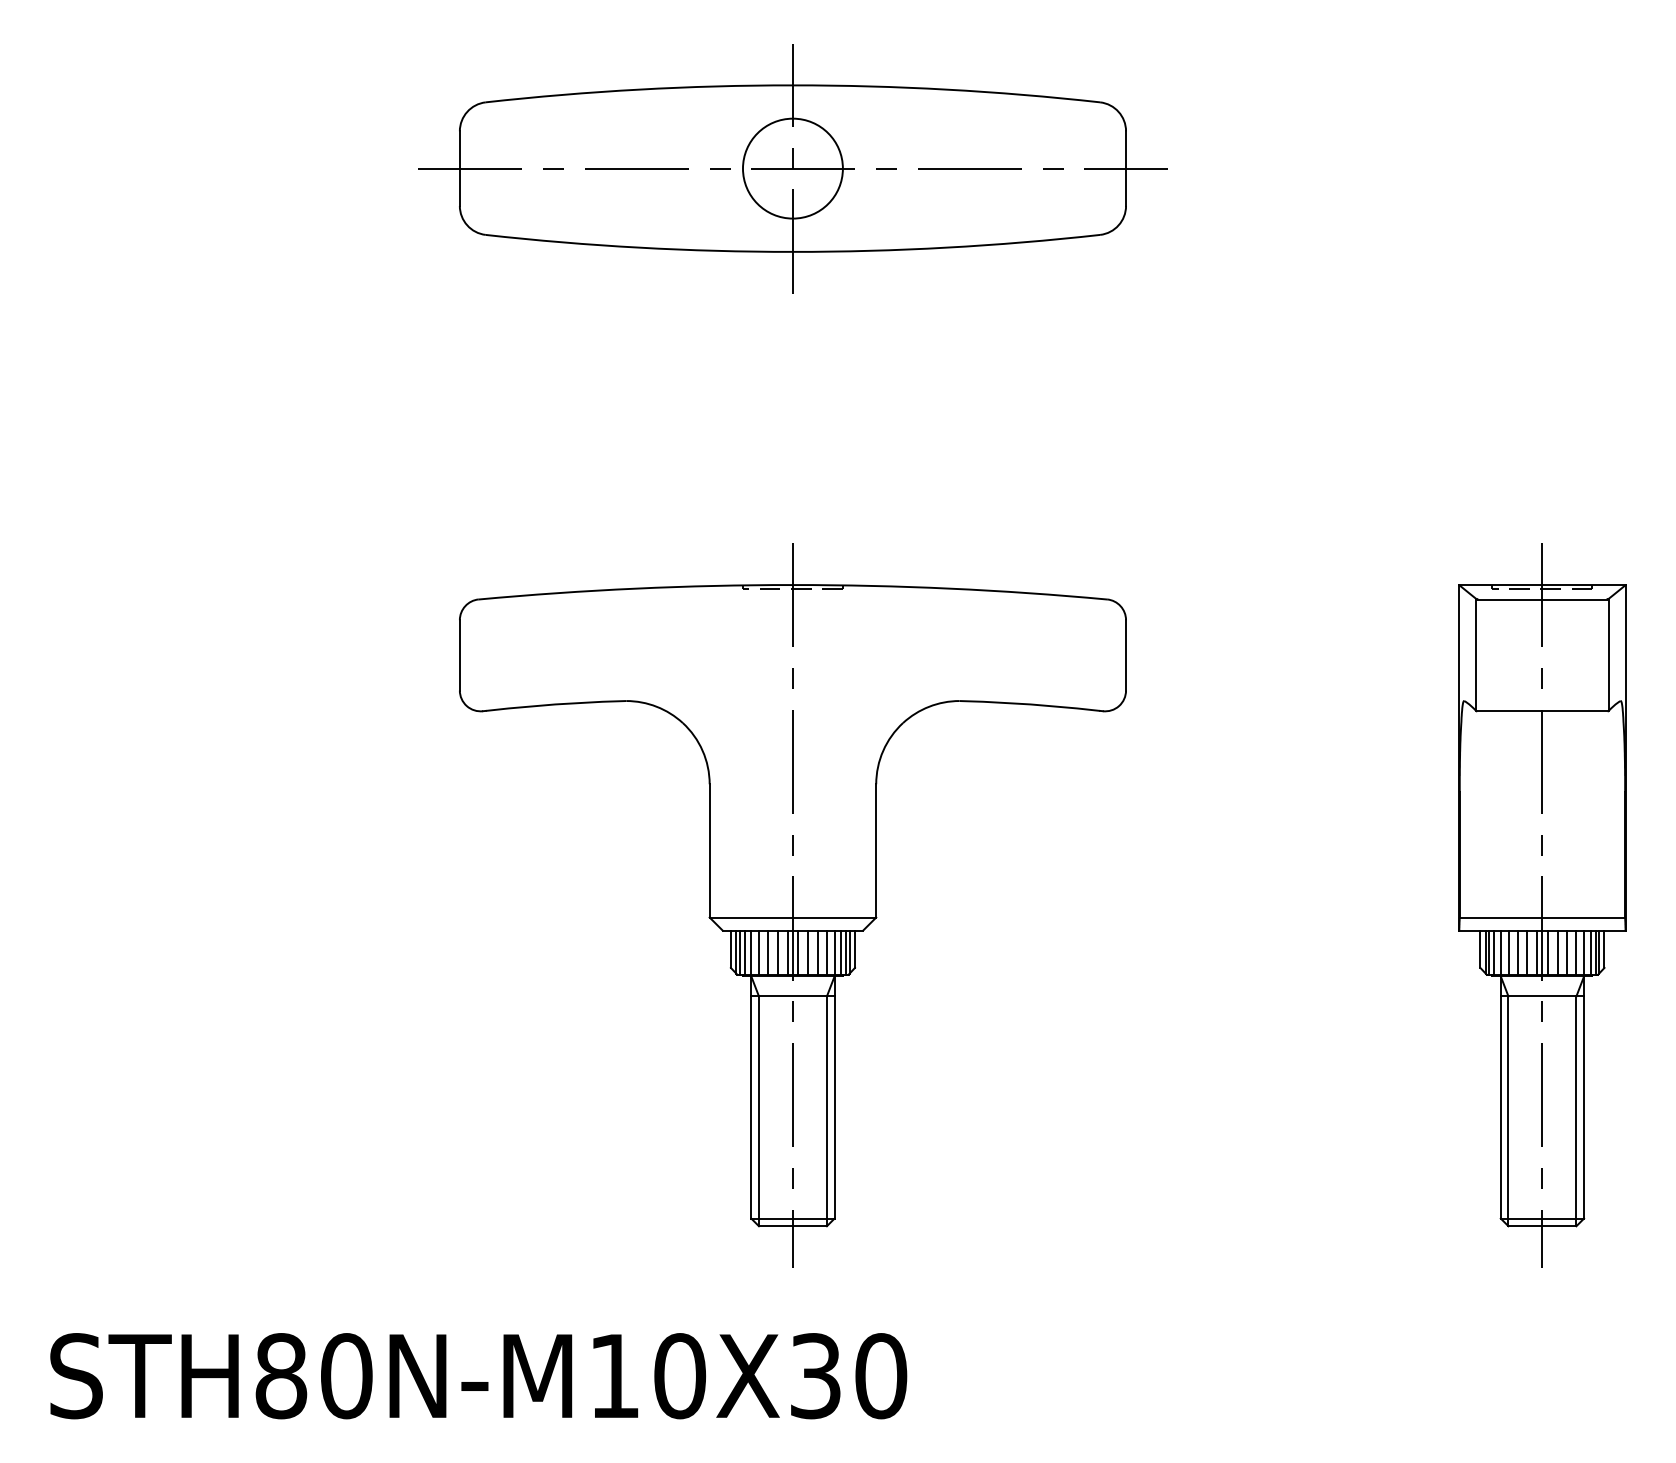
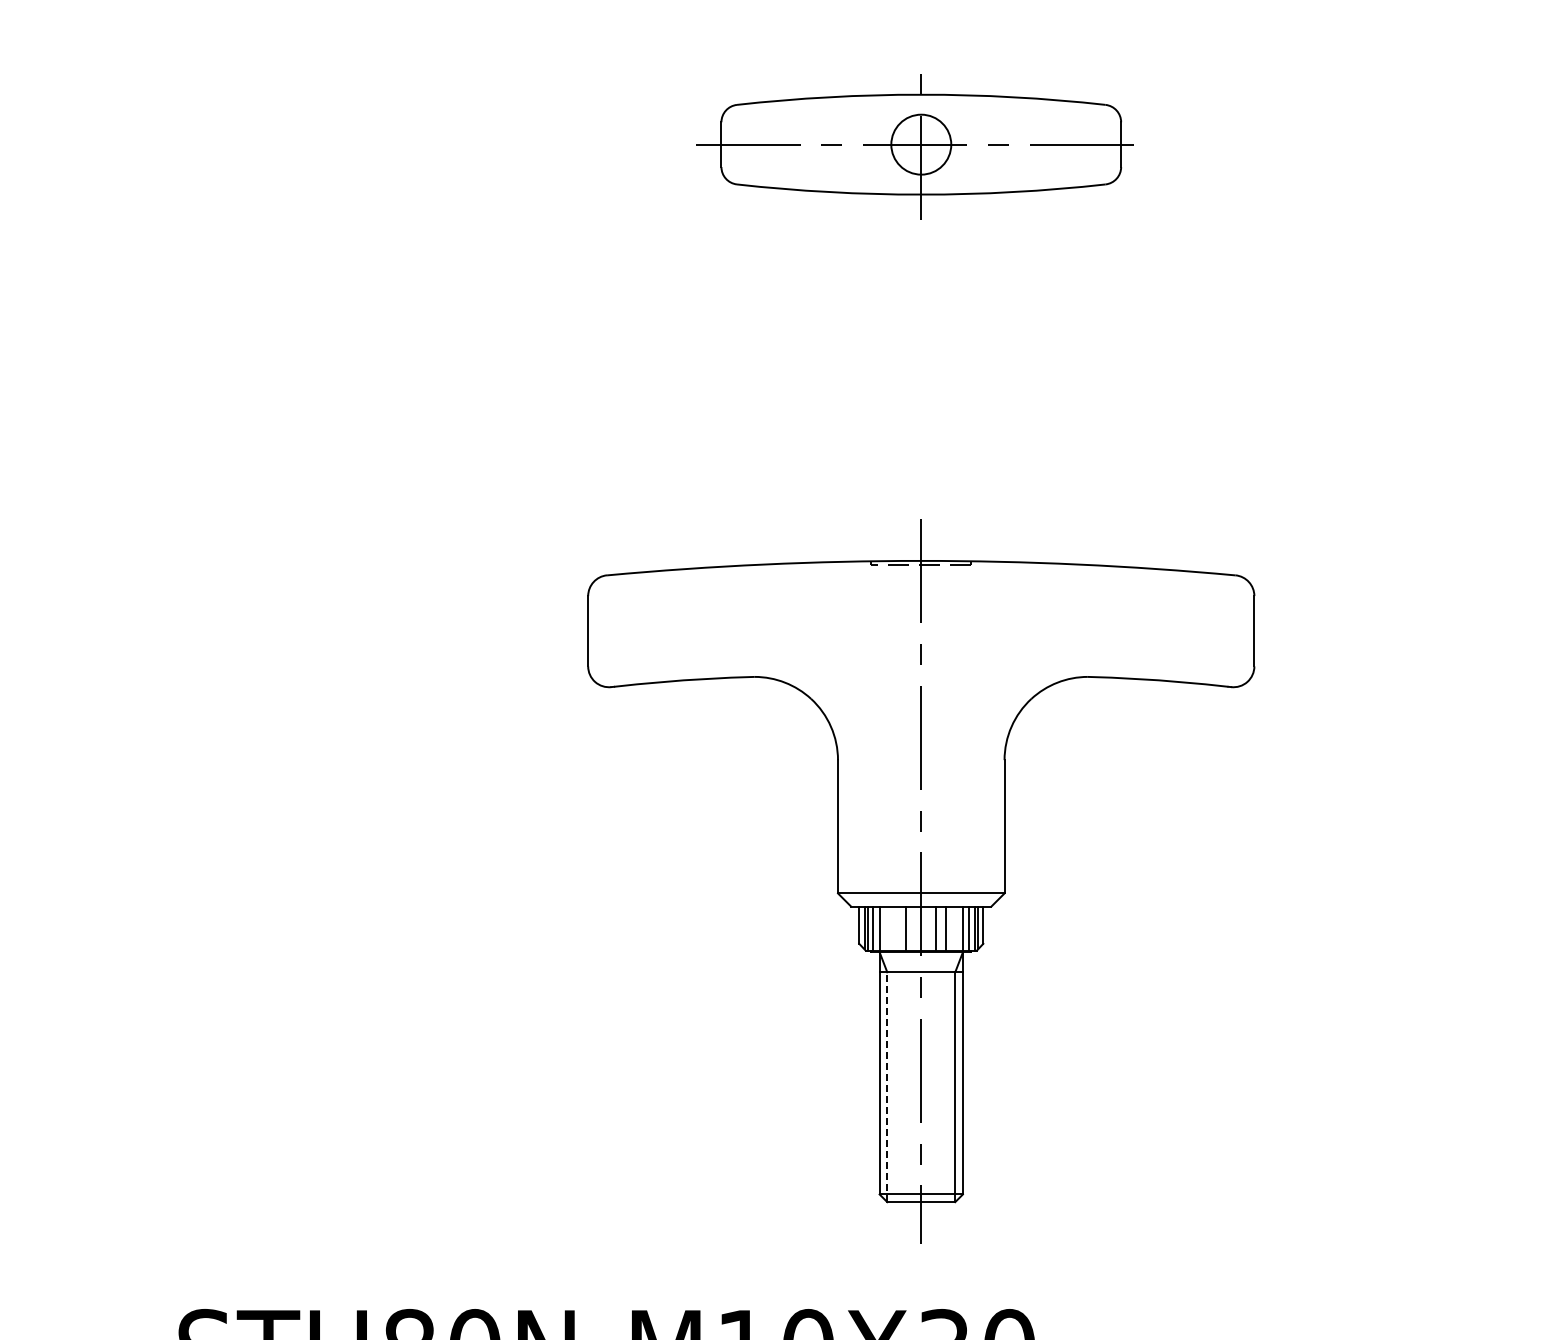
part: (792, 168) -> (920, 144), size x0.6
line: (759, 952) -> (887, 928), removed
line: (768, 952) -> (896, 928), removed
line: (787, 952) -> (915, 928), removed
line: (798, 952) -> (926, 928), removed
line: (826, 952) -> (954, 928), removed
line: (758, 1111) -> (886, 1087), solid -> dashed

